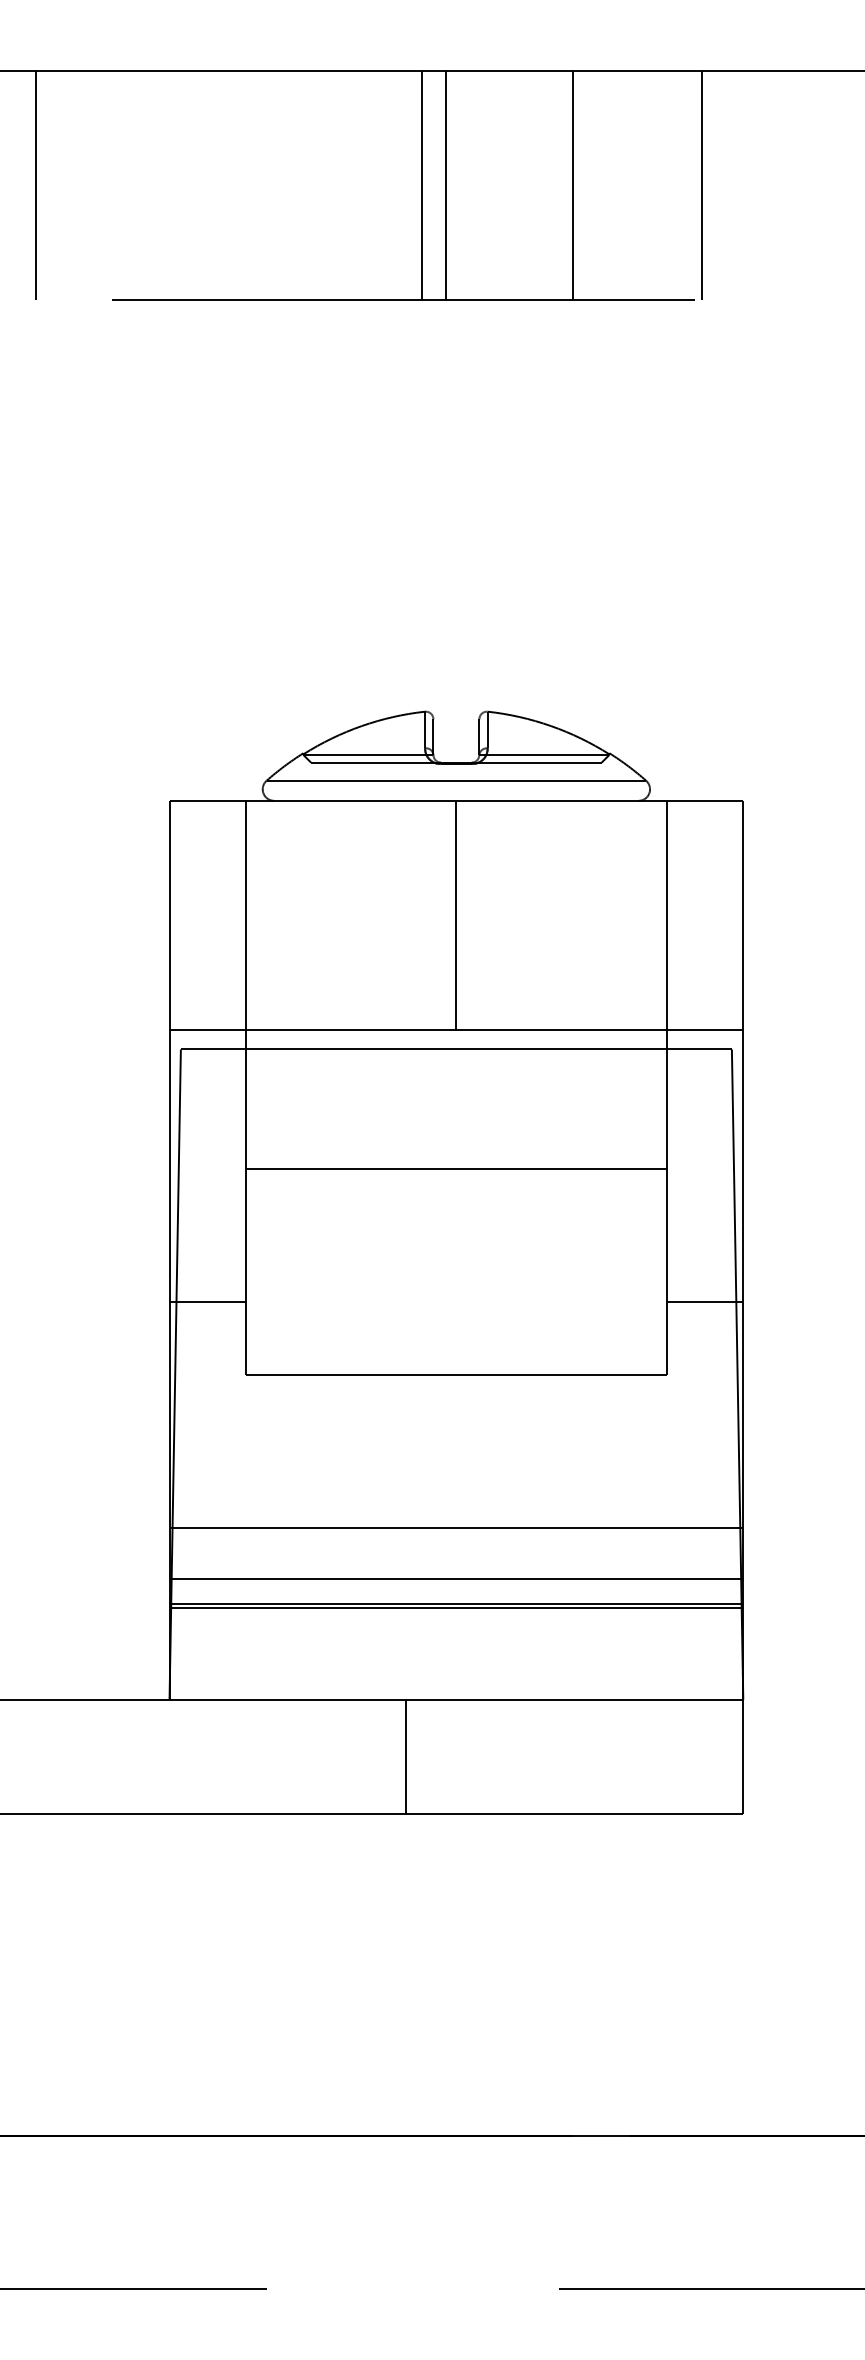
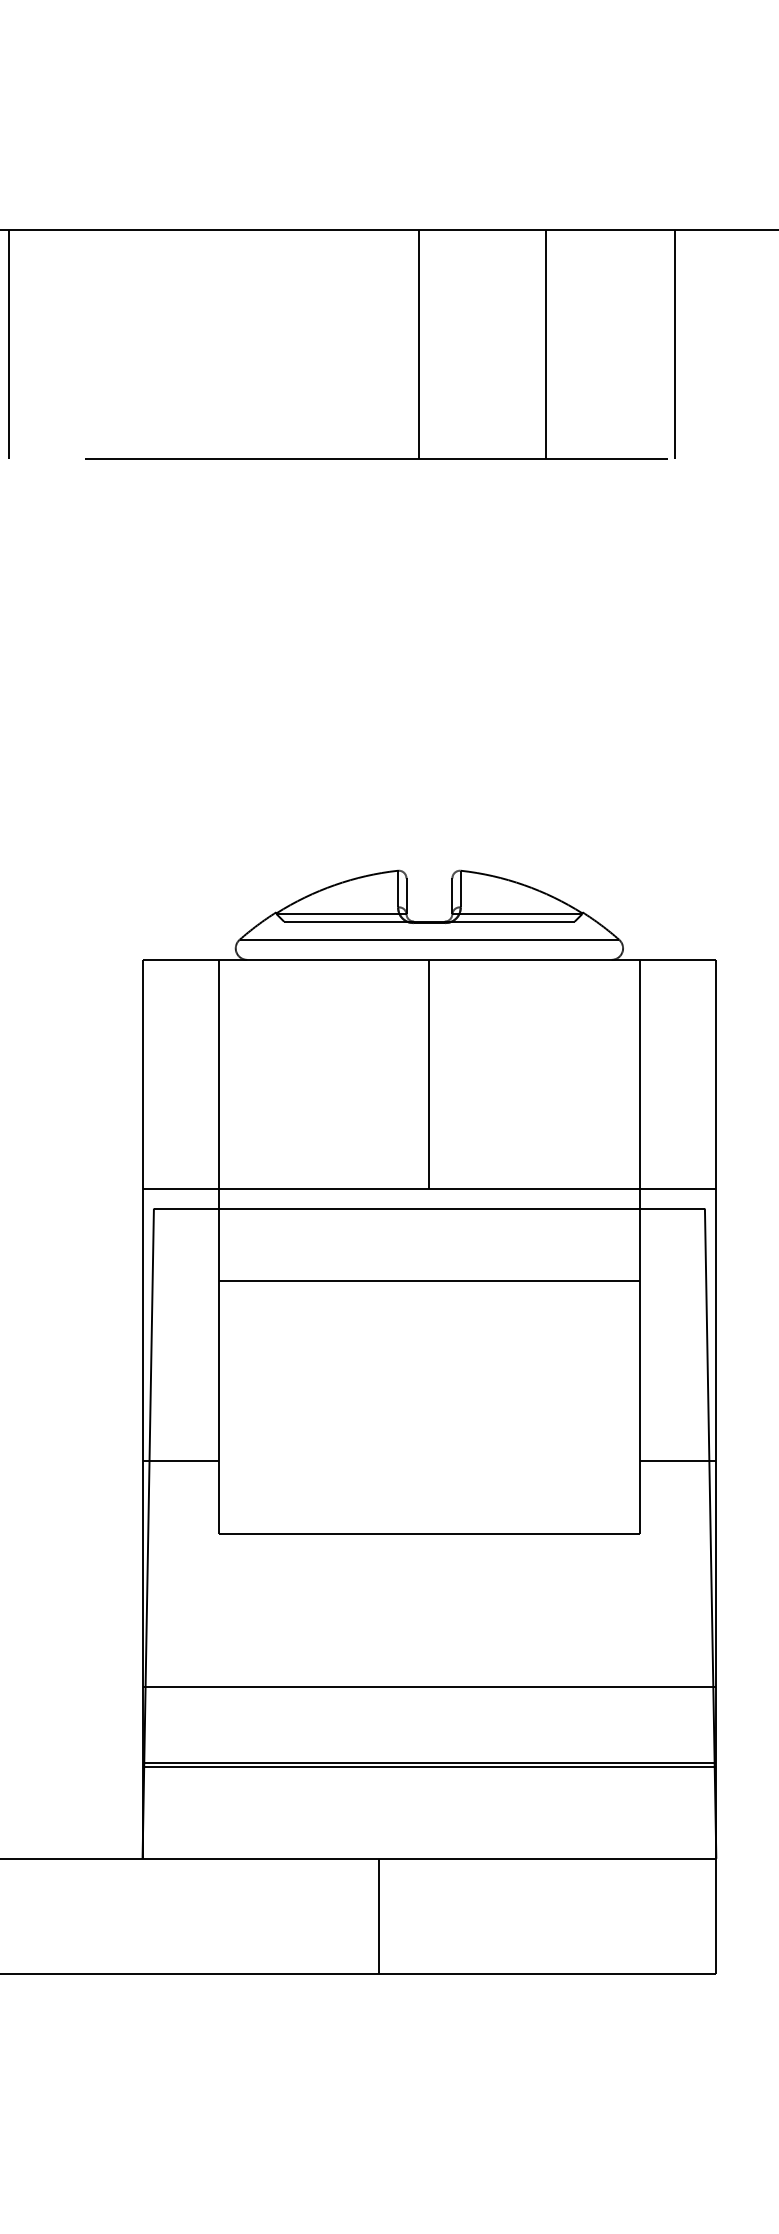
line: (422, 185) -> (395, 344), removed
line: (456, 1169) -> (429, 1281), moved
line: (456, 1579) -> (429, 1738), removed

